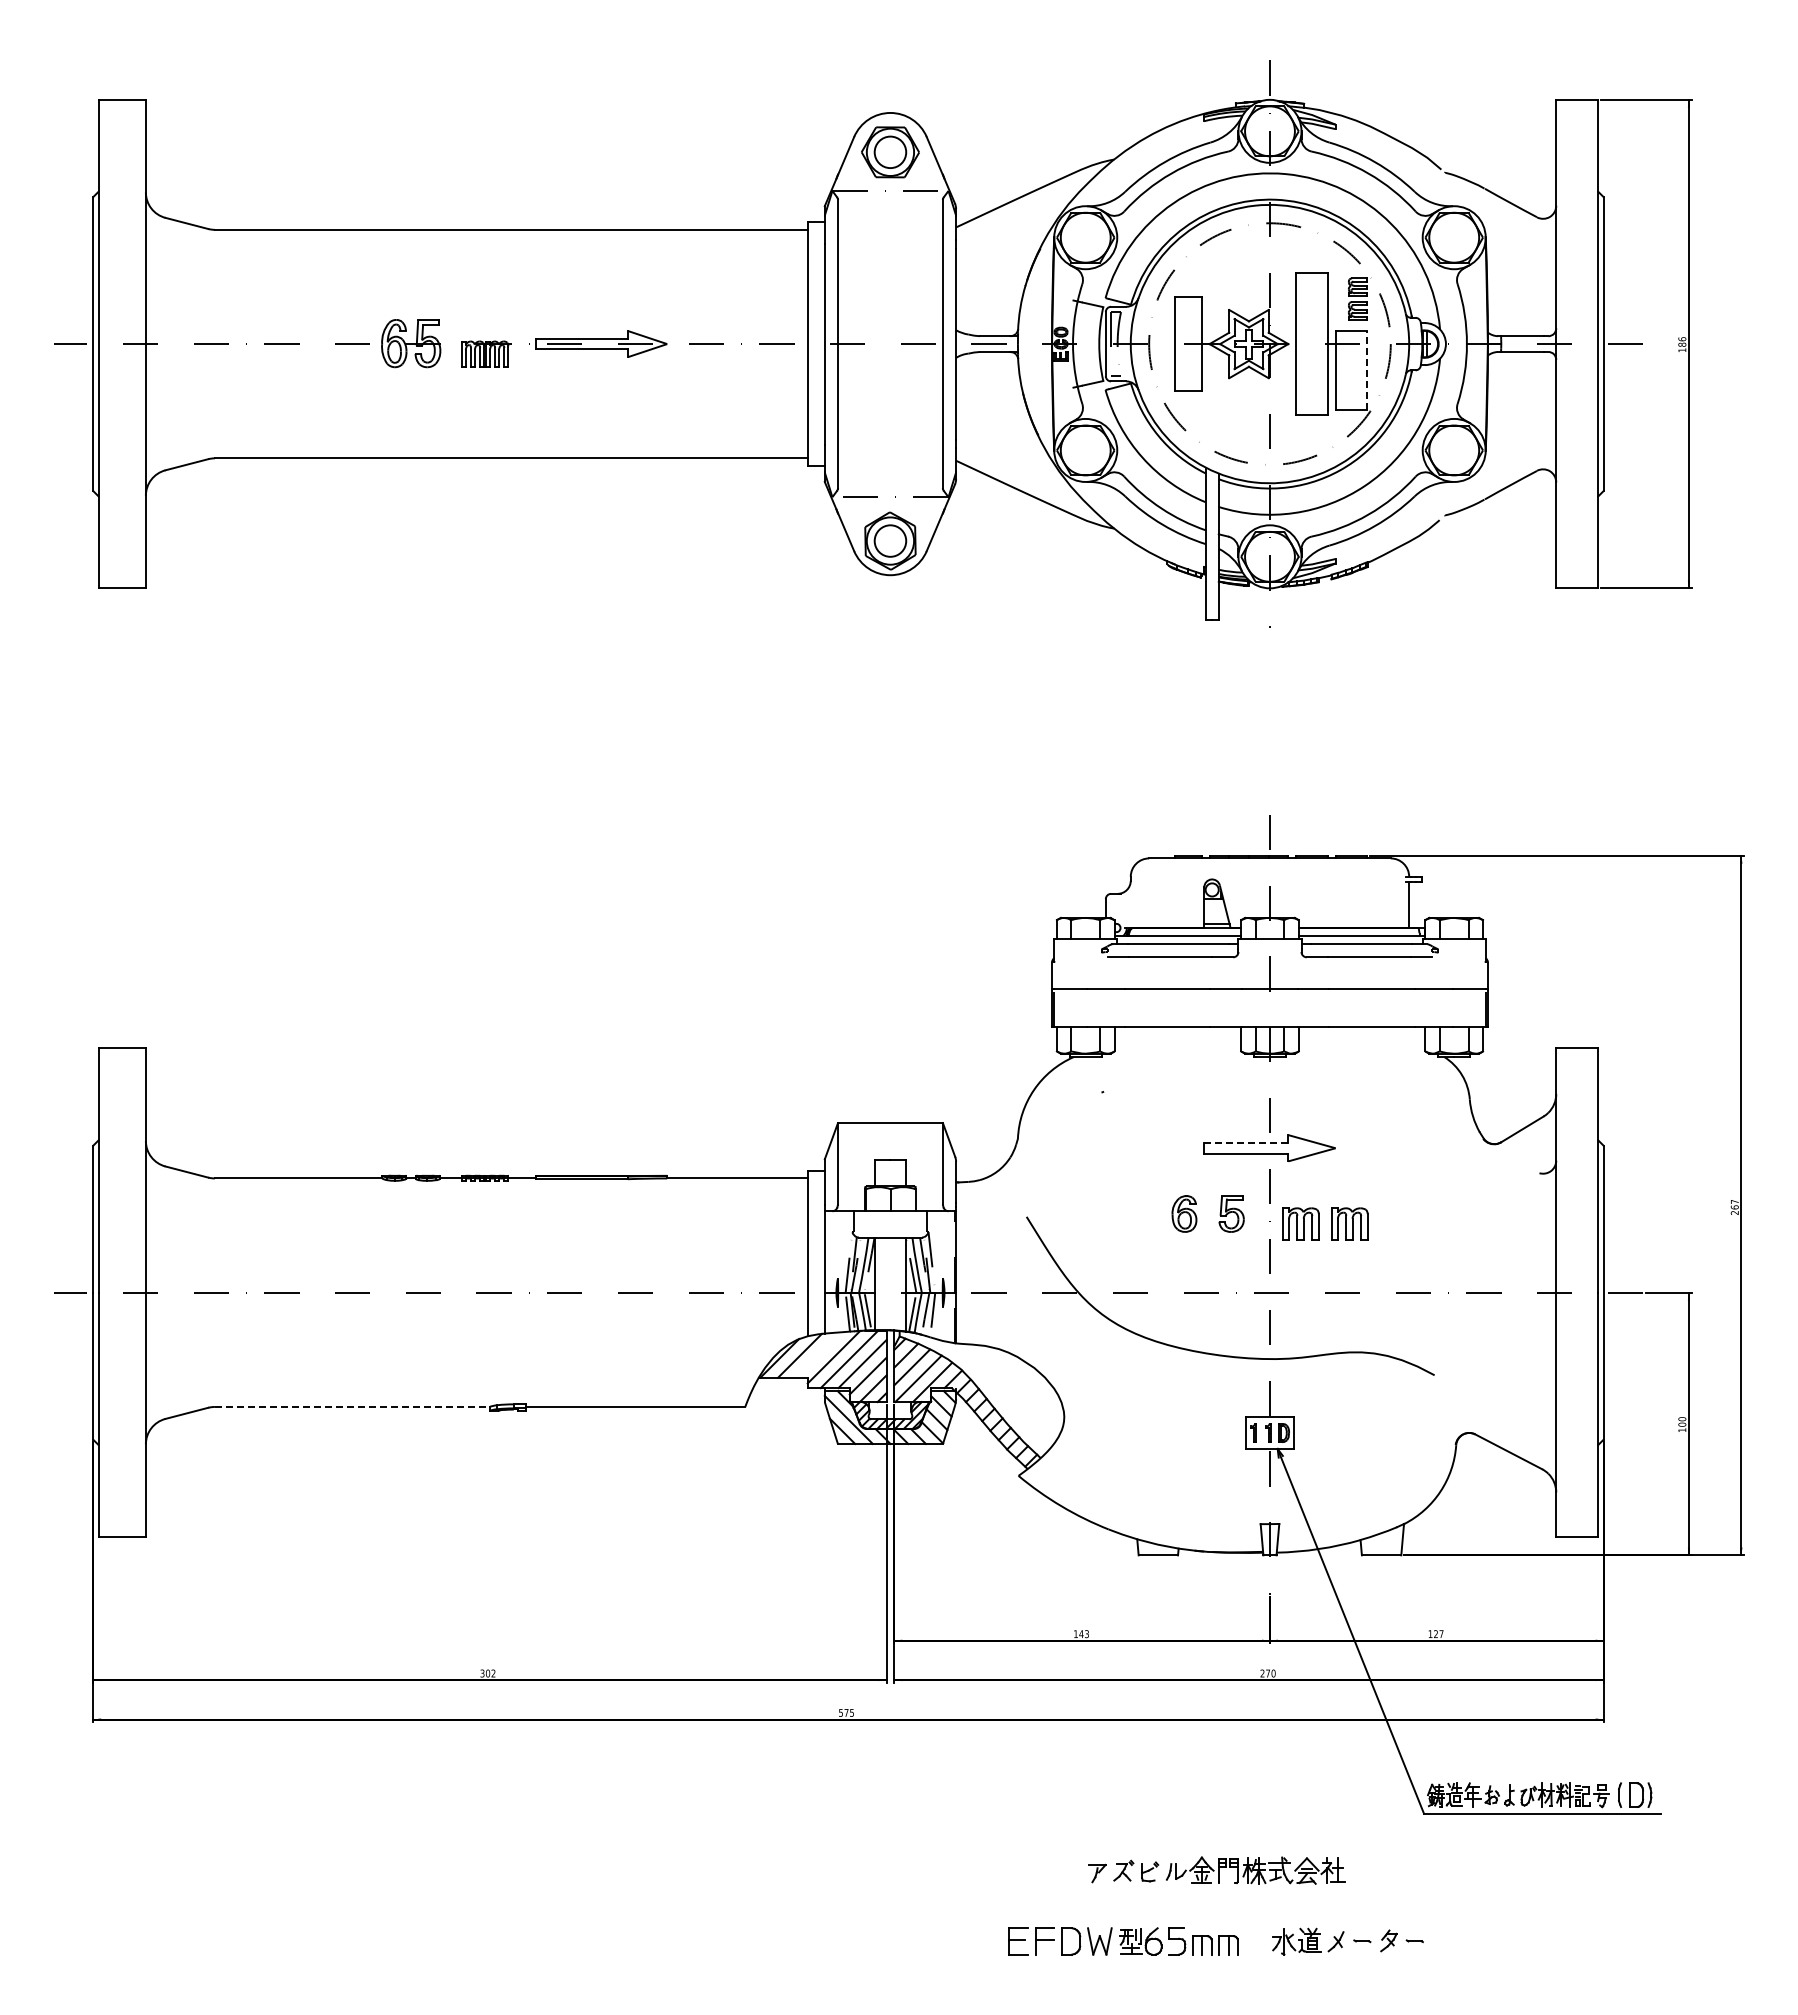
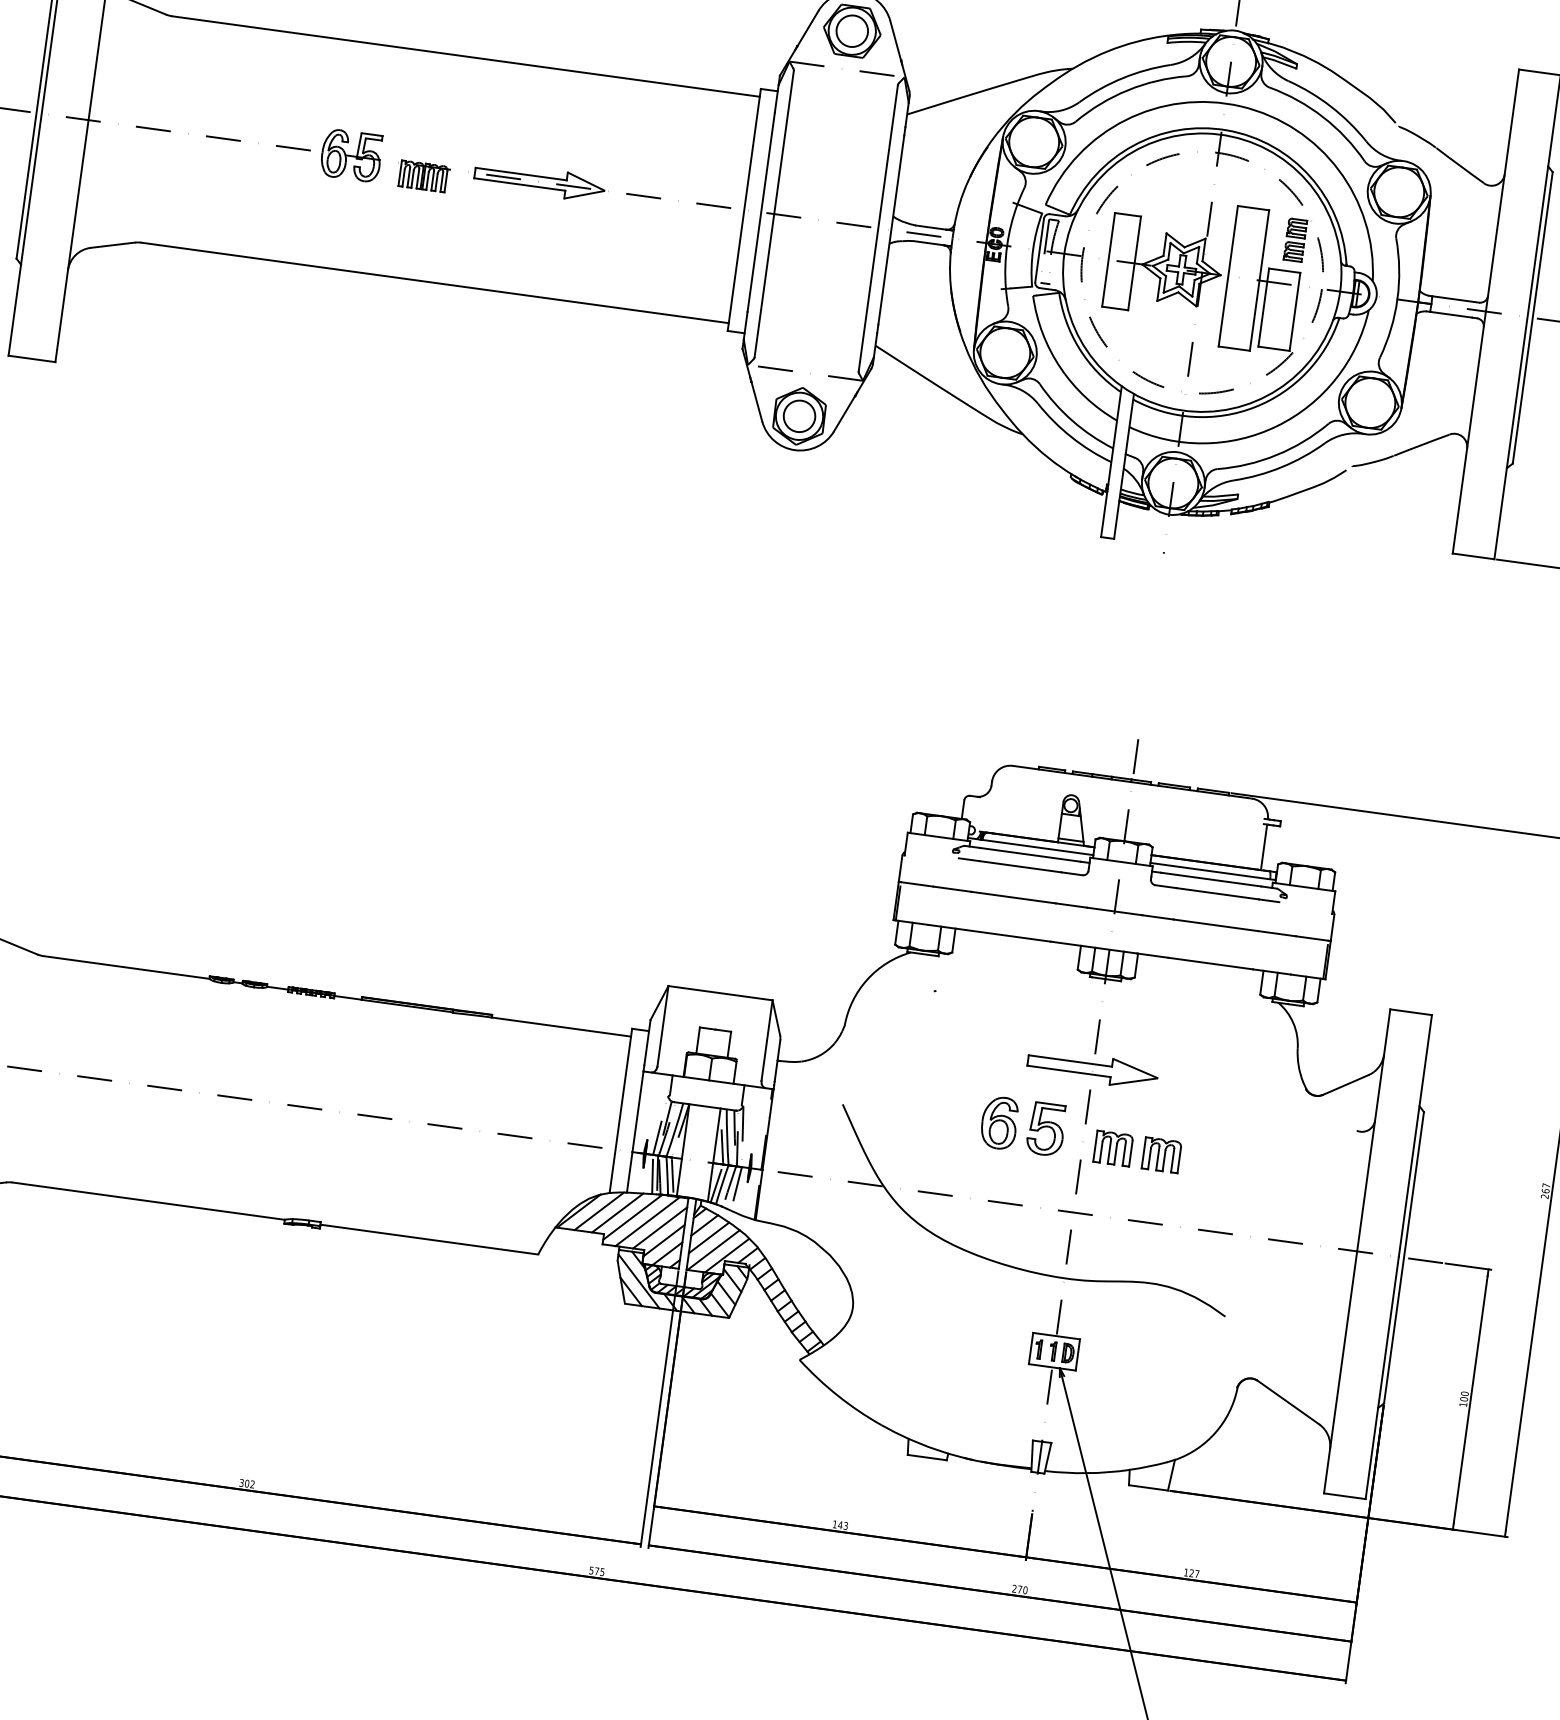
line: (1367, 369) -> (1295, 311), dashed -> solid
line: (1245, 1143) -> (1069, 1061), dashed -> solid
part: (1184, 1213) -> (999, 1122), size x1.43
part: (1231, 1213) -> (1046, 1128), size x1.43
line: (818, 1354) -> (617, 1212), added
line: (352, 1406) -> (149, 1200), dashed -> solid

